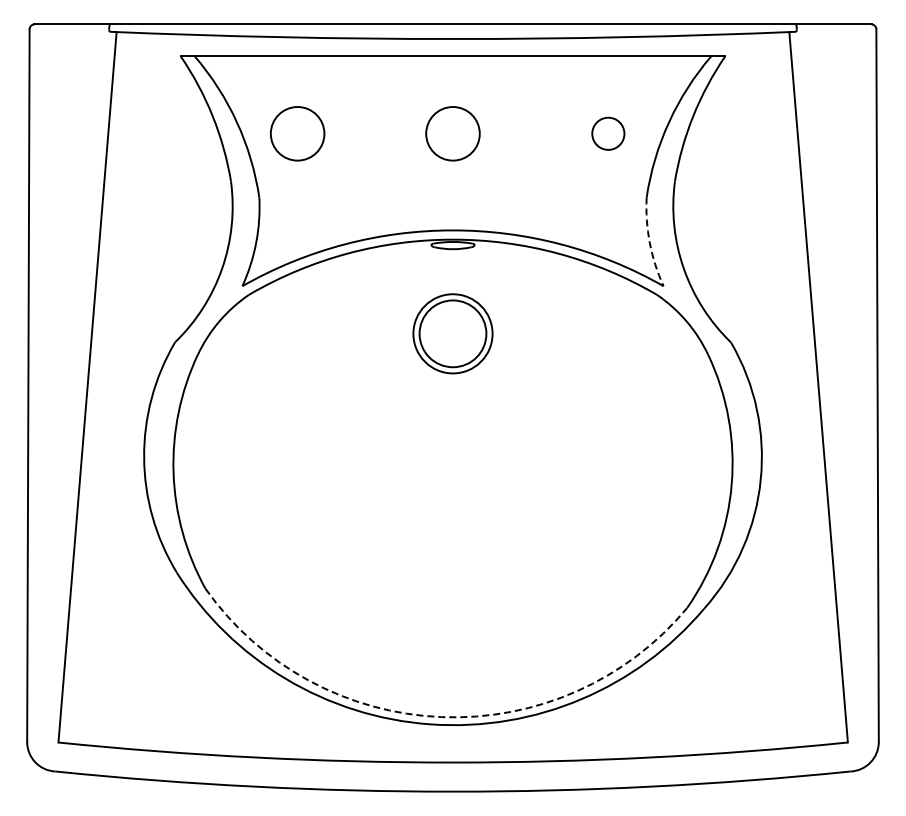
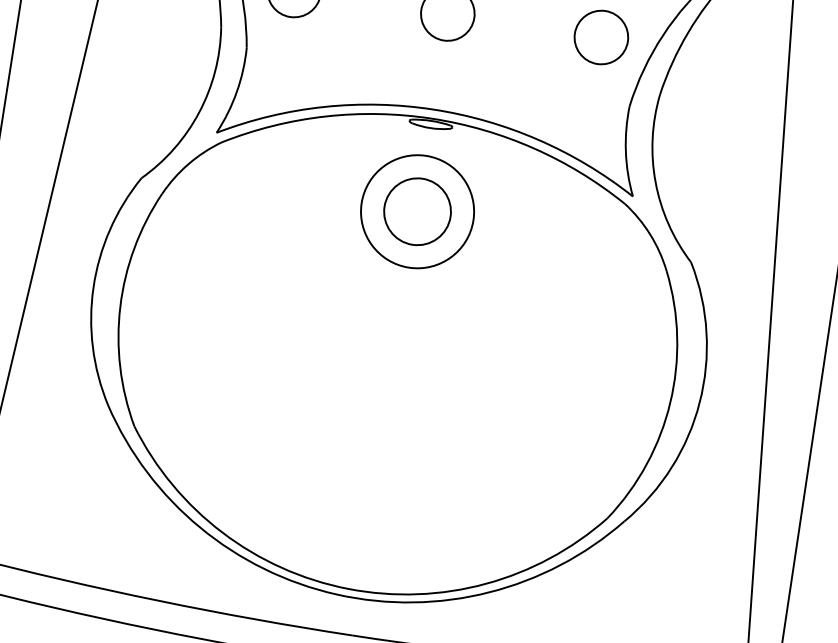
circle: (608, 133) -> (601, 37), size x1.67
arc: (649, 242) -> (625, 151), dashed -> solid
circle: (452, 333) -> (417, 211), size x1.43
arc: (441, 717) -> (348, 589), dashed -> solid

